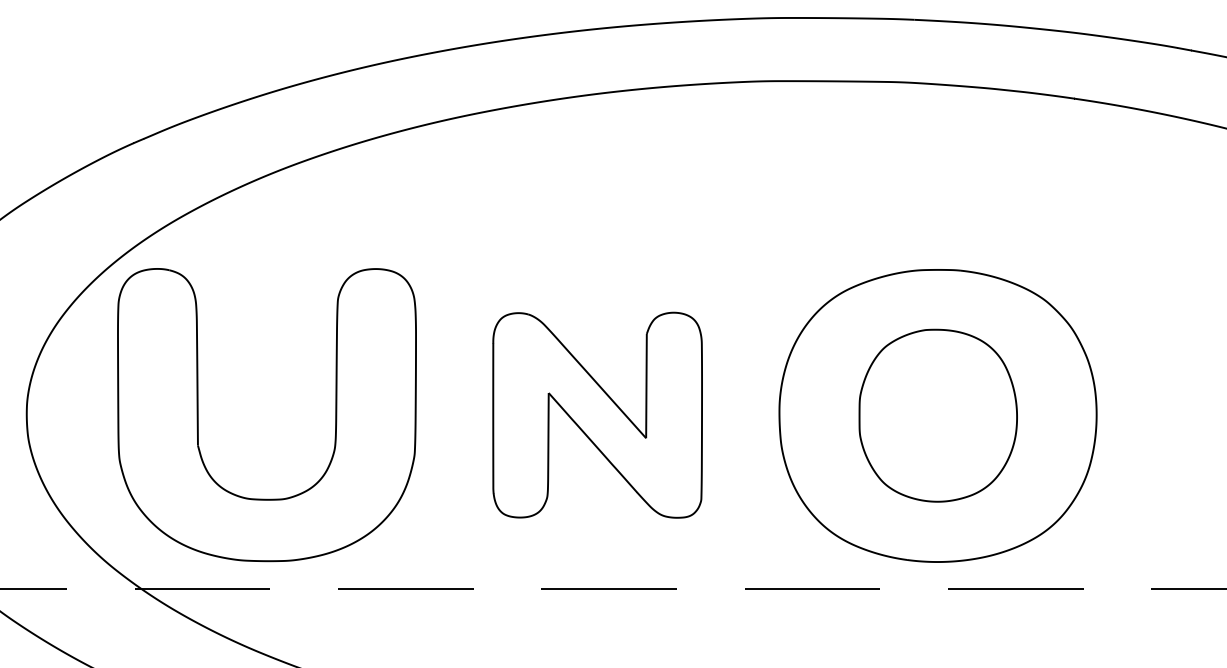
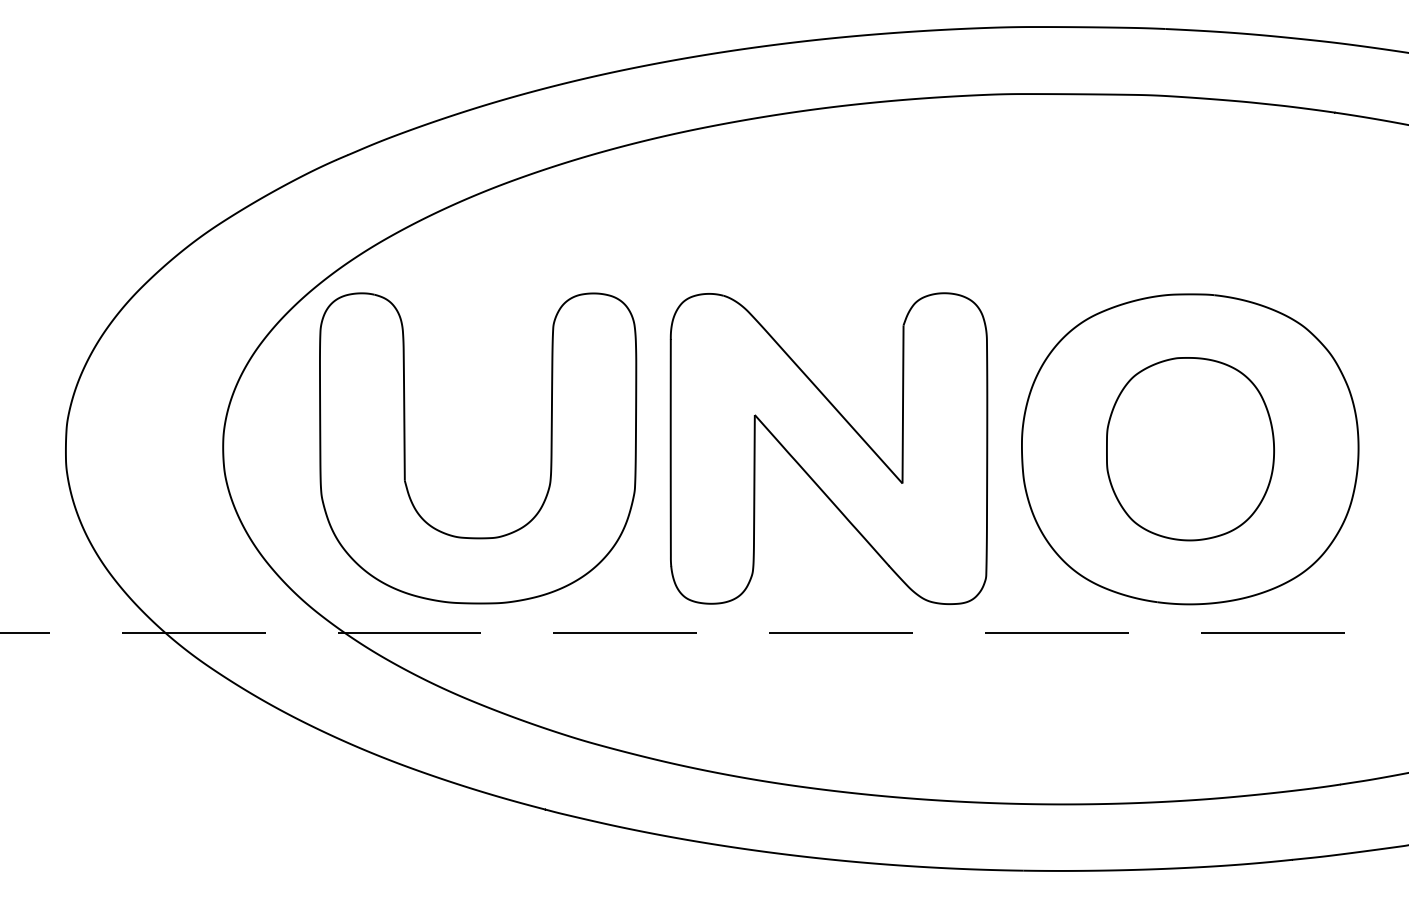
part: (597, 415) -> (828, 448), size x1.43

